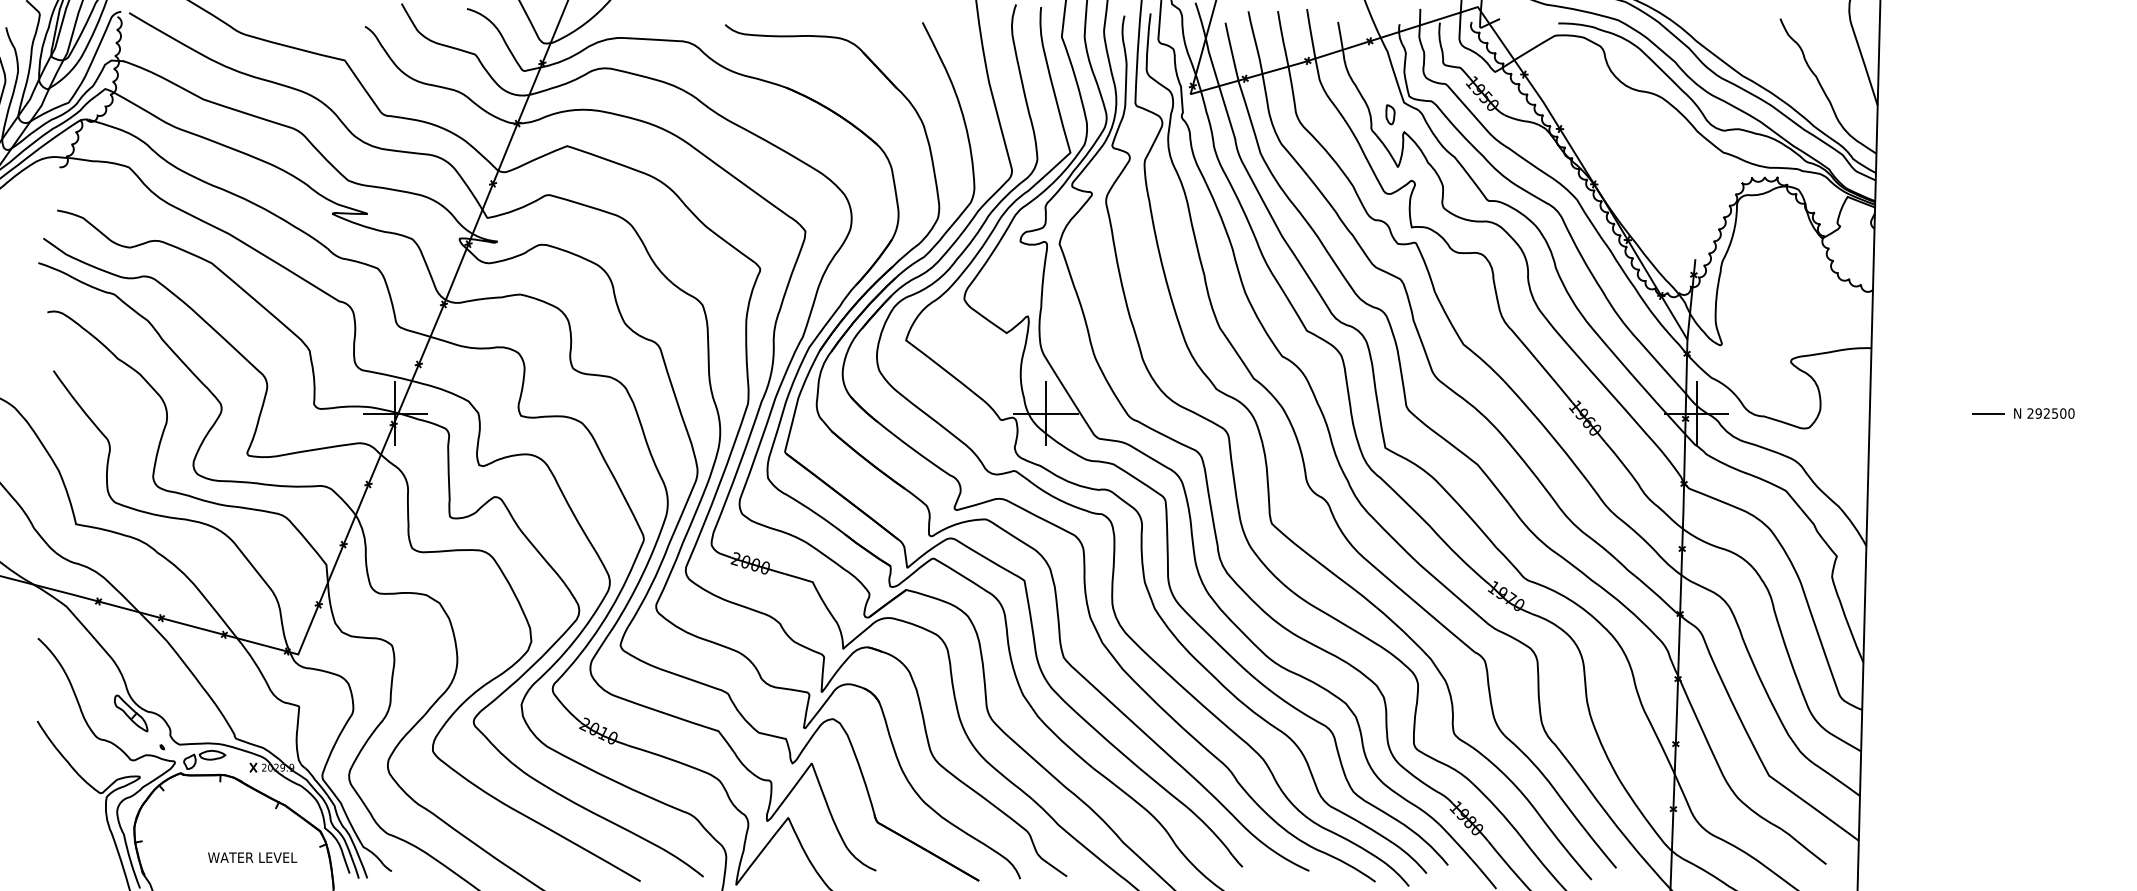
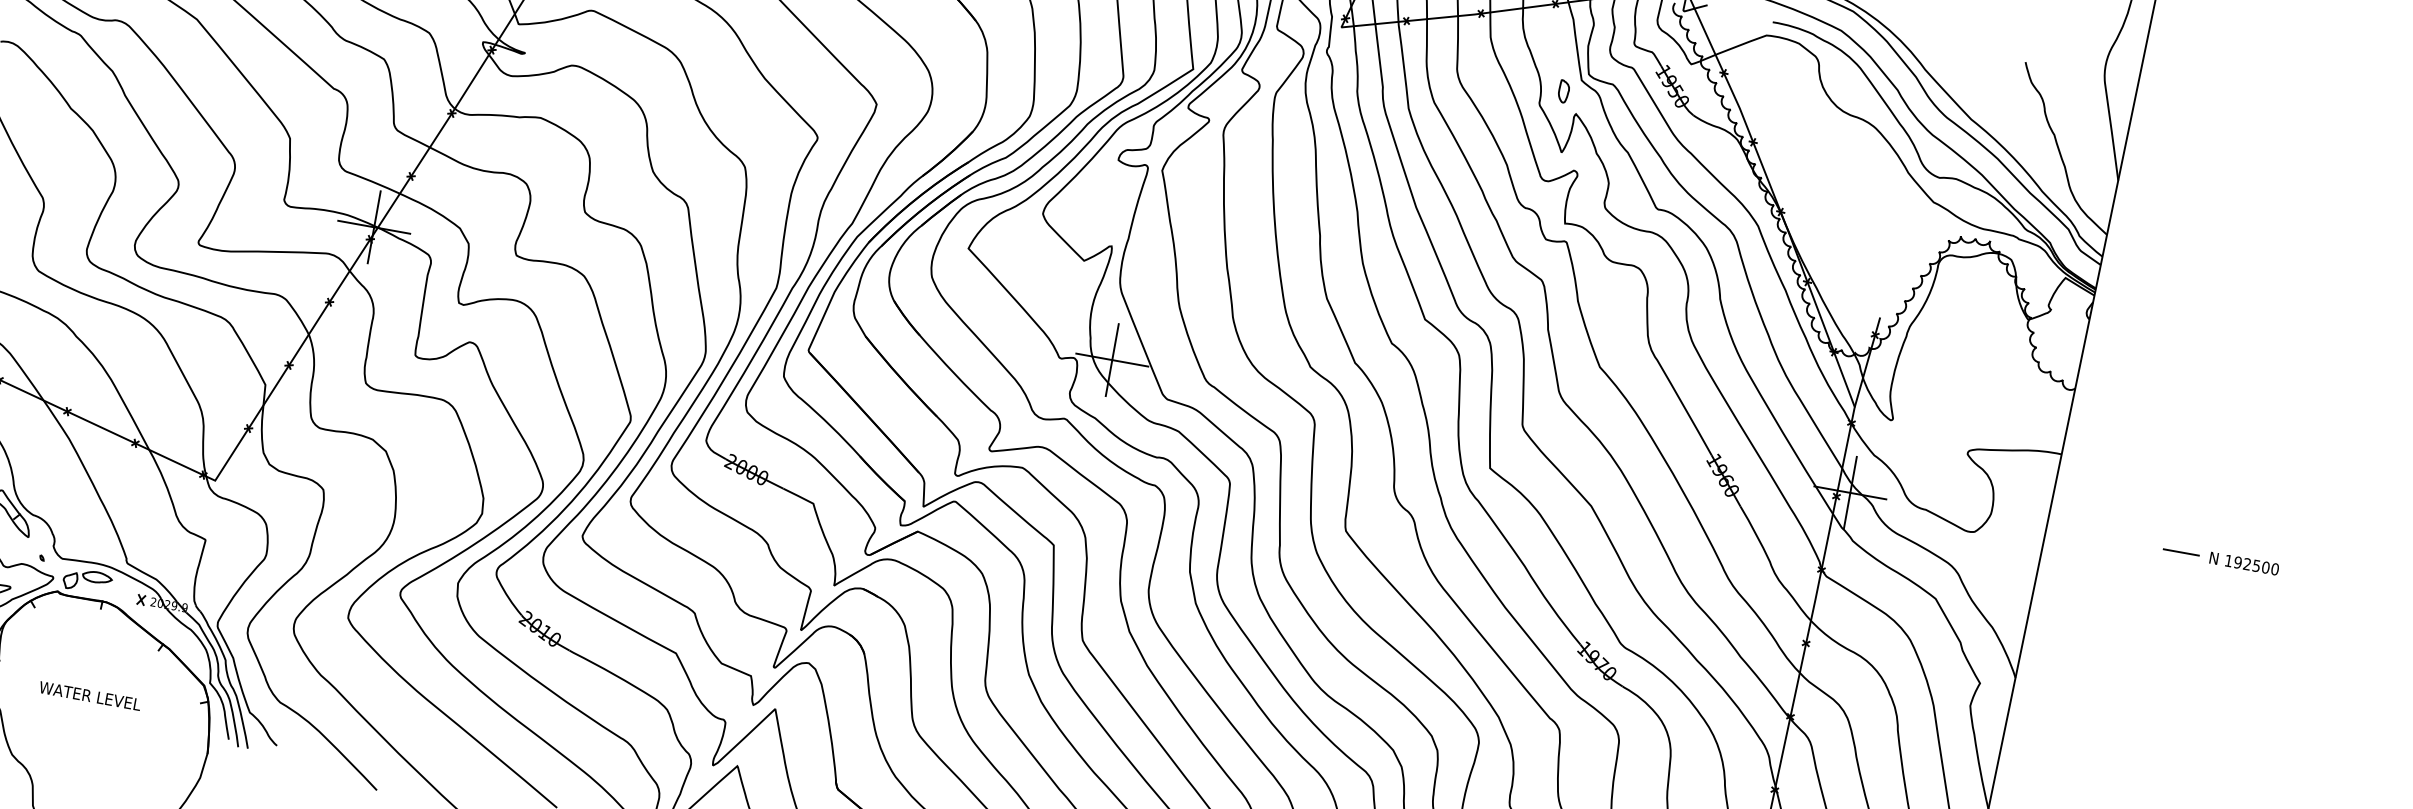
text: (2030, 413) -> (2228, 560), 292500 -> 192500
text: (252, 857) -> (90, 695), moved

